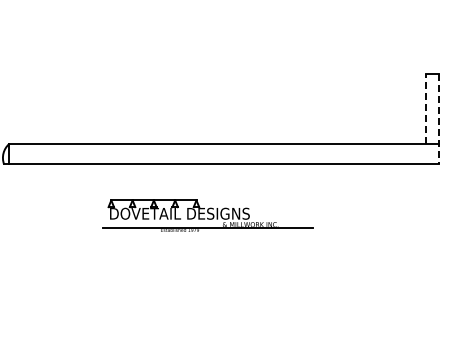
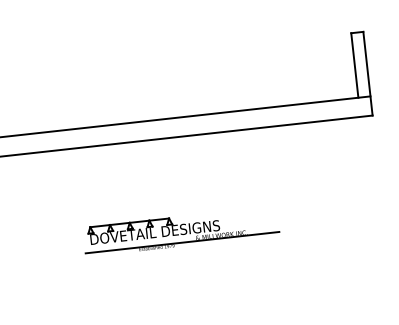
line: (425, 108) -> (354, 65), dashed -> solid
line: (439, 119) -> (368, 73), dashed -> solid
part: (207, 215) -> (180, 231), moved

